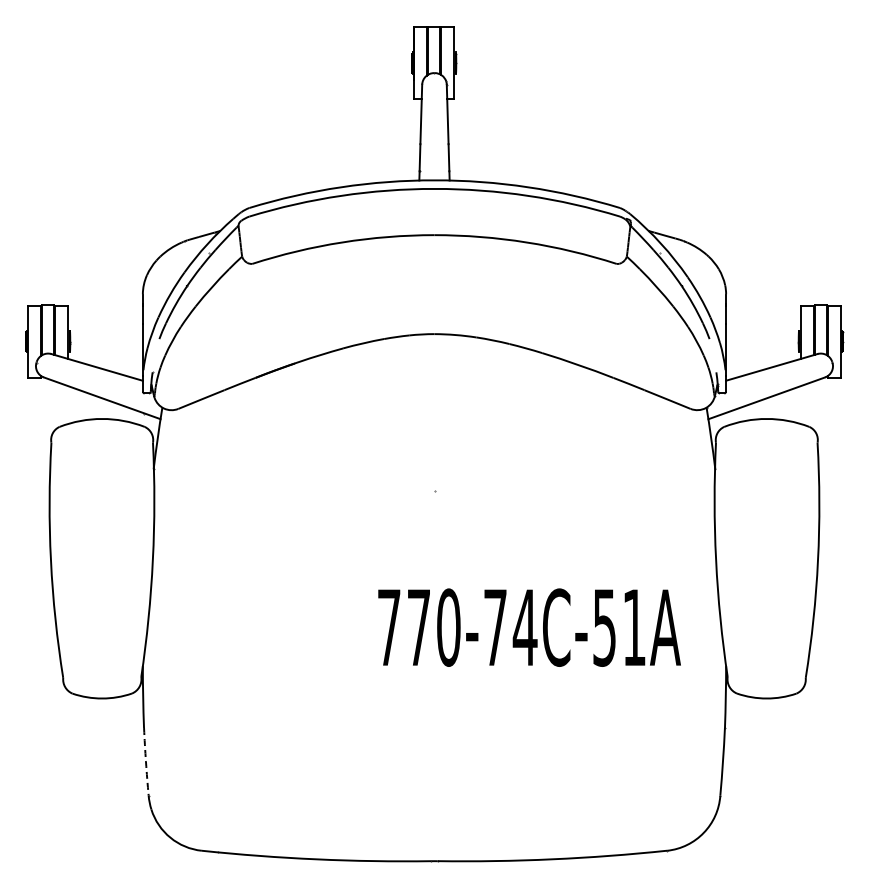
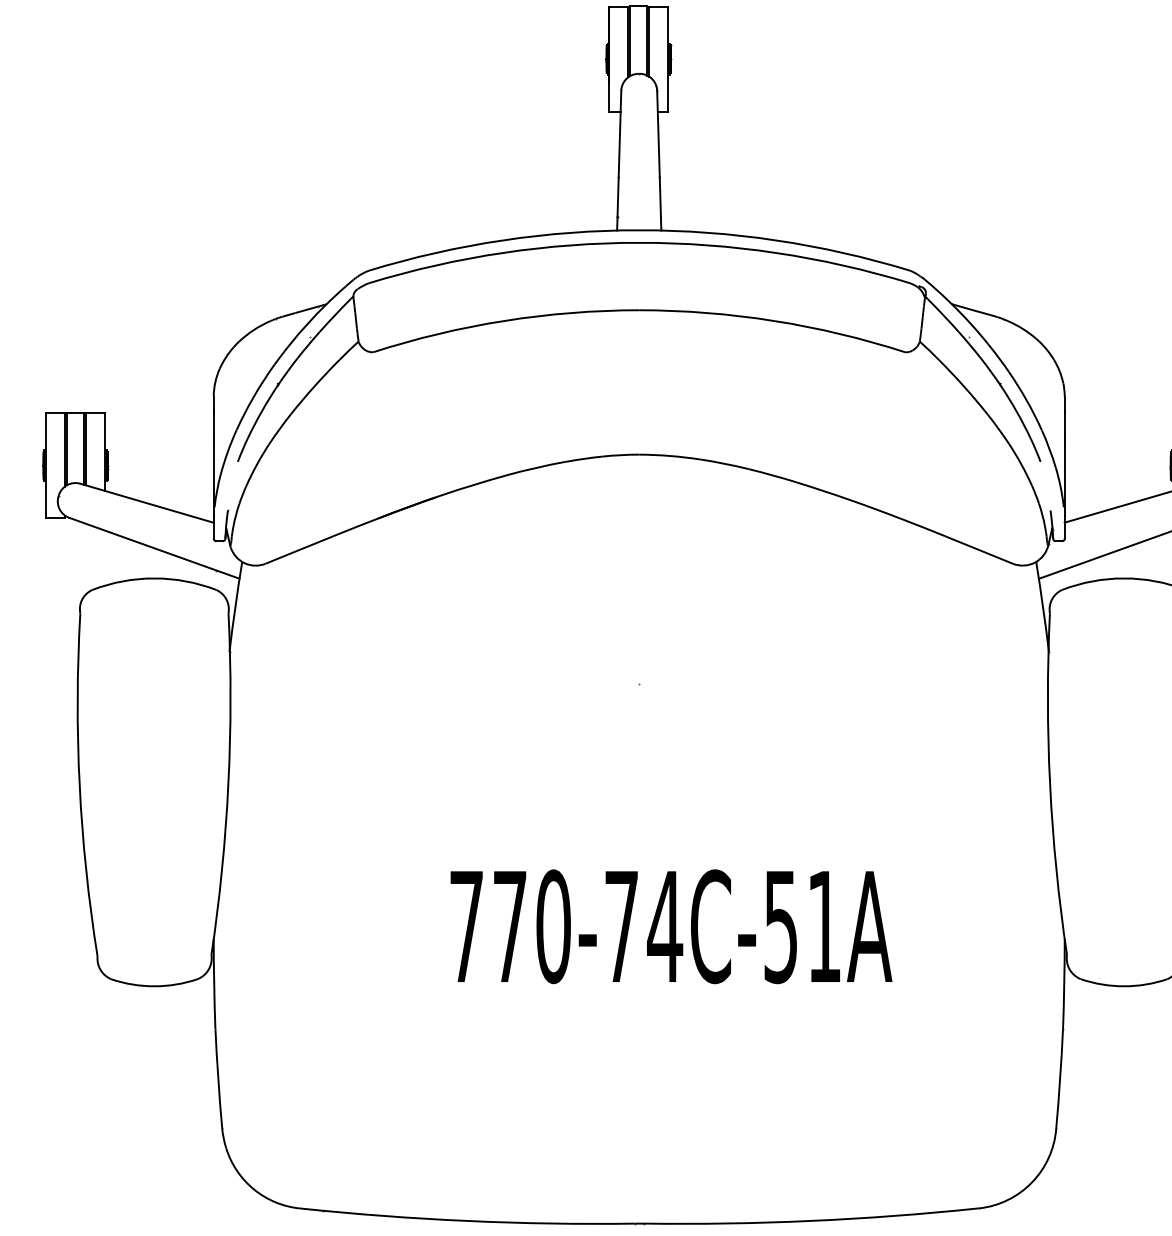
text: (529, 627) -> (671, 926), moved
arc: (145, 761) -> (217, 1078), dashed -> solid

